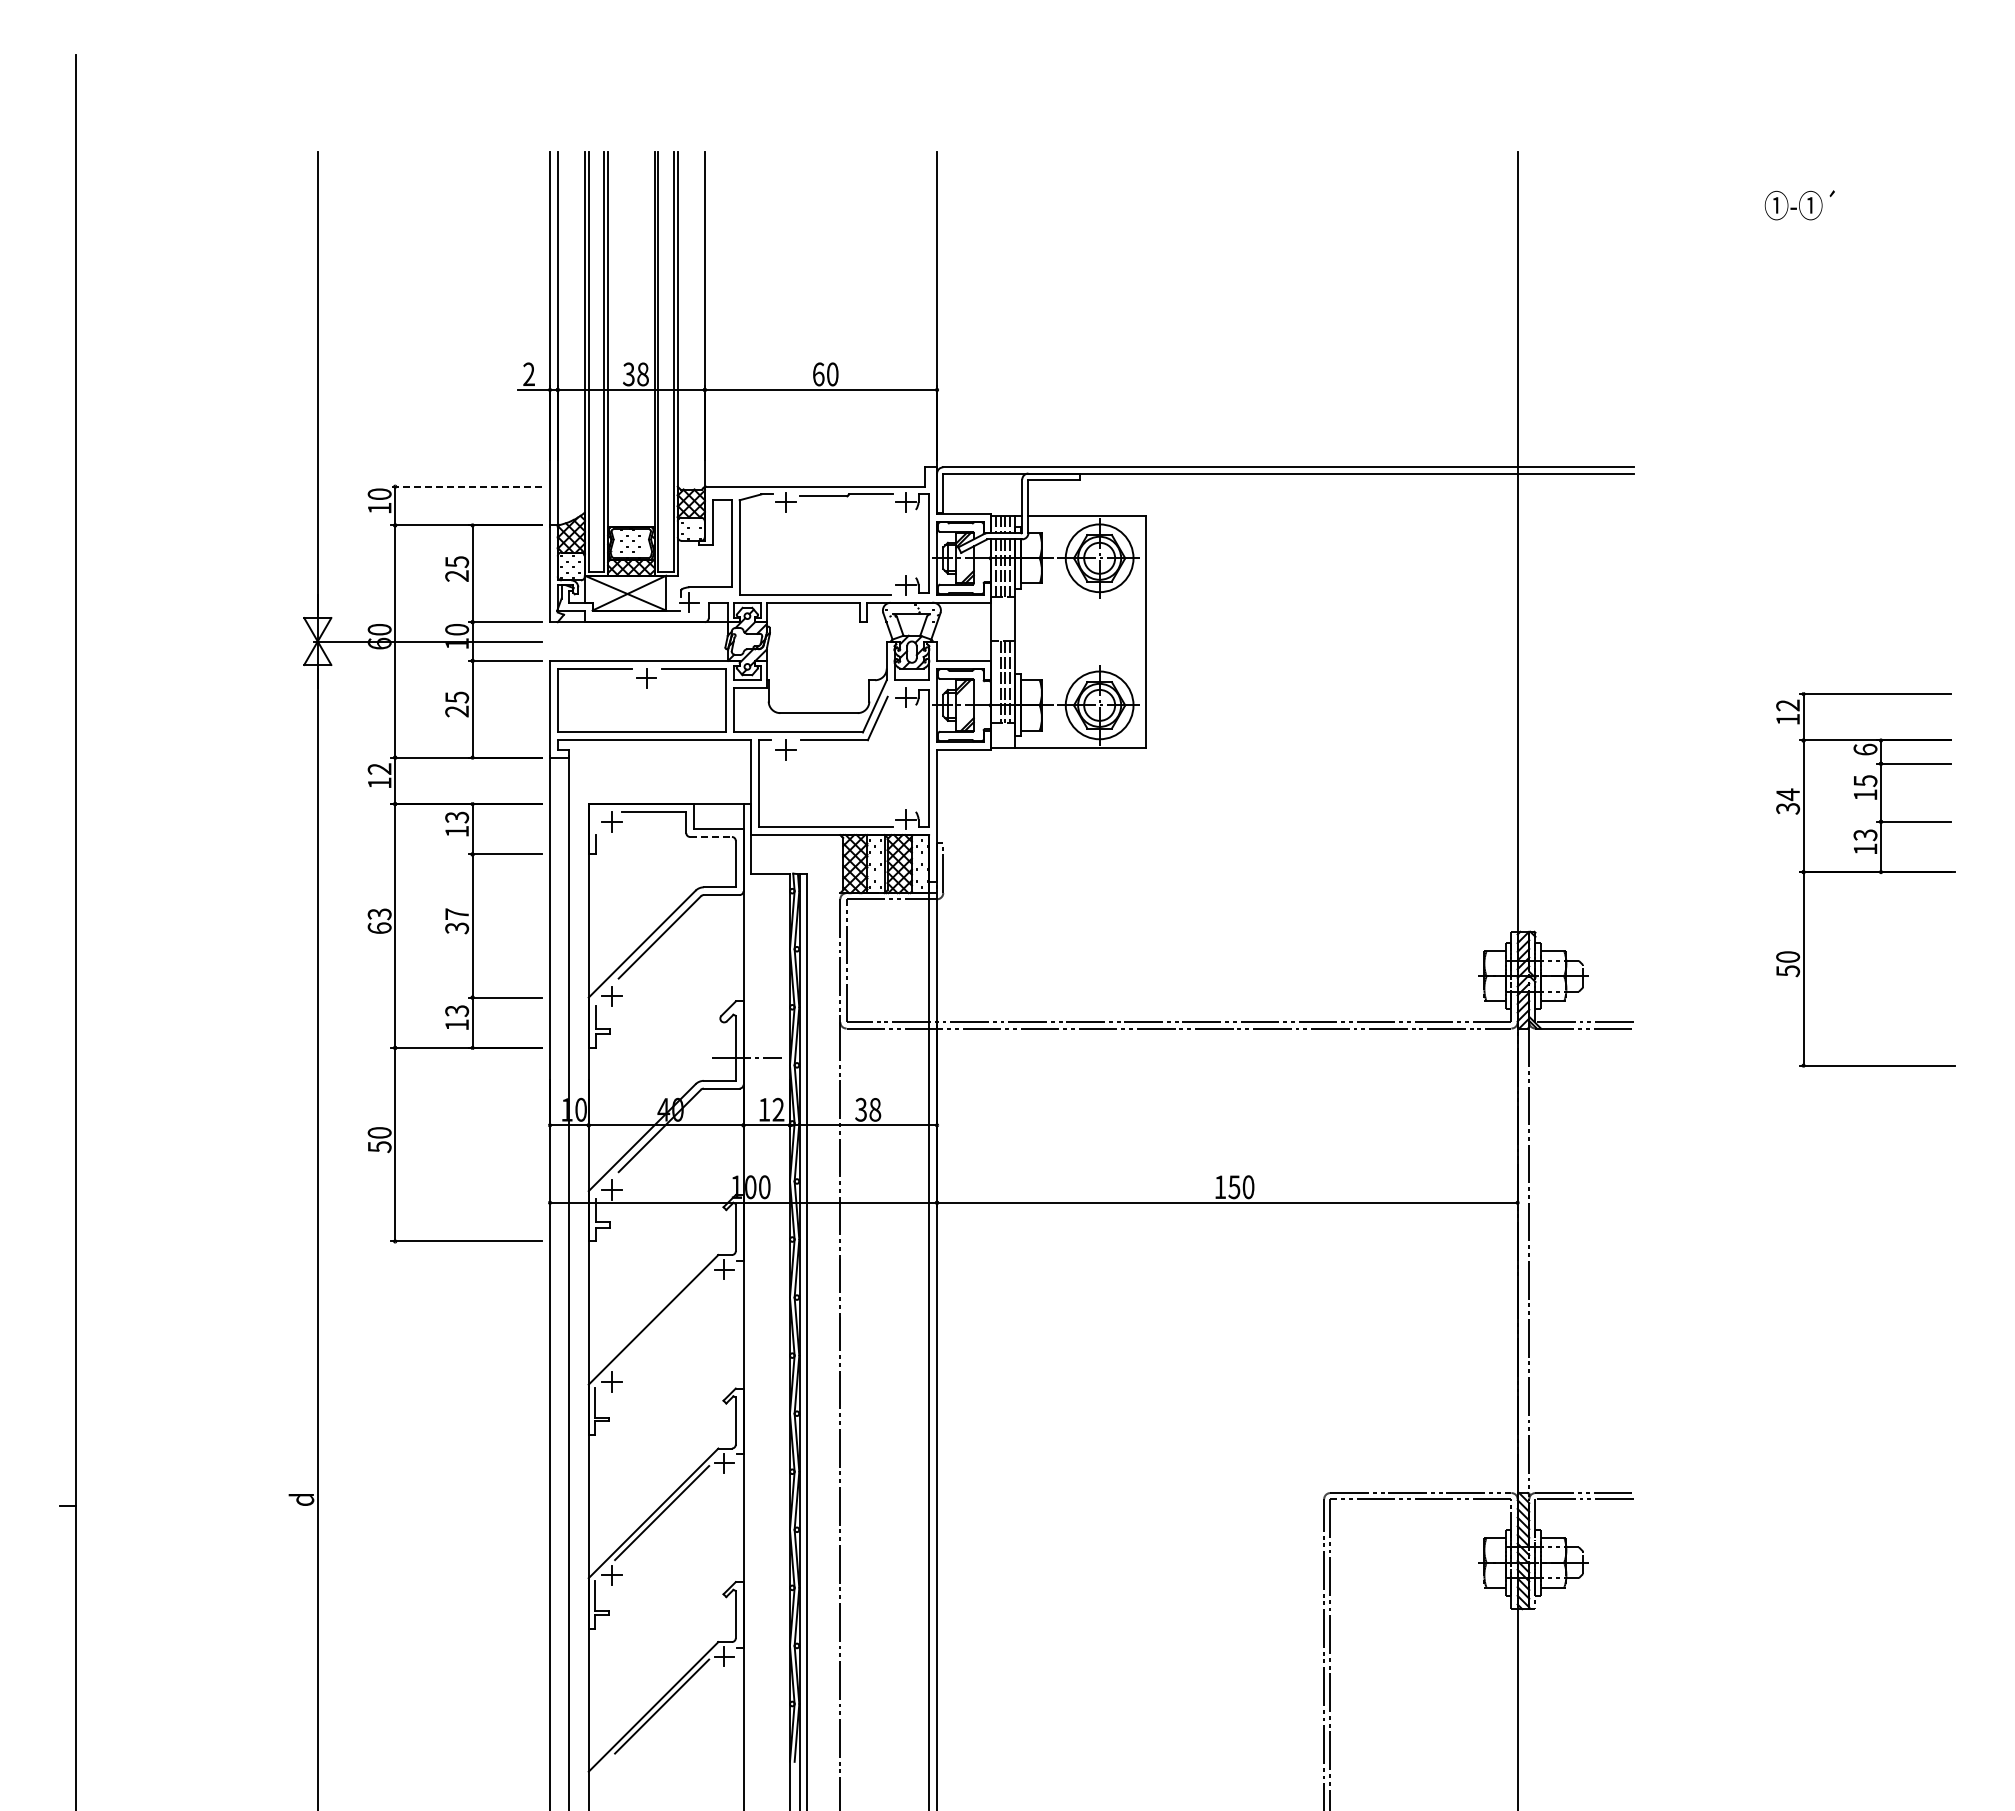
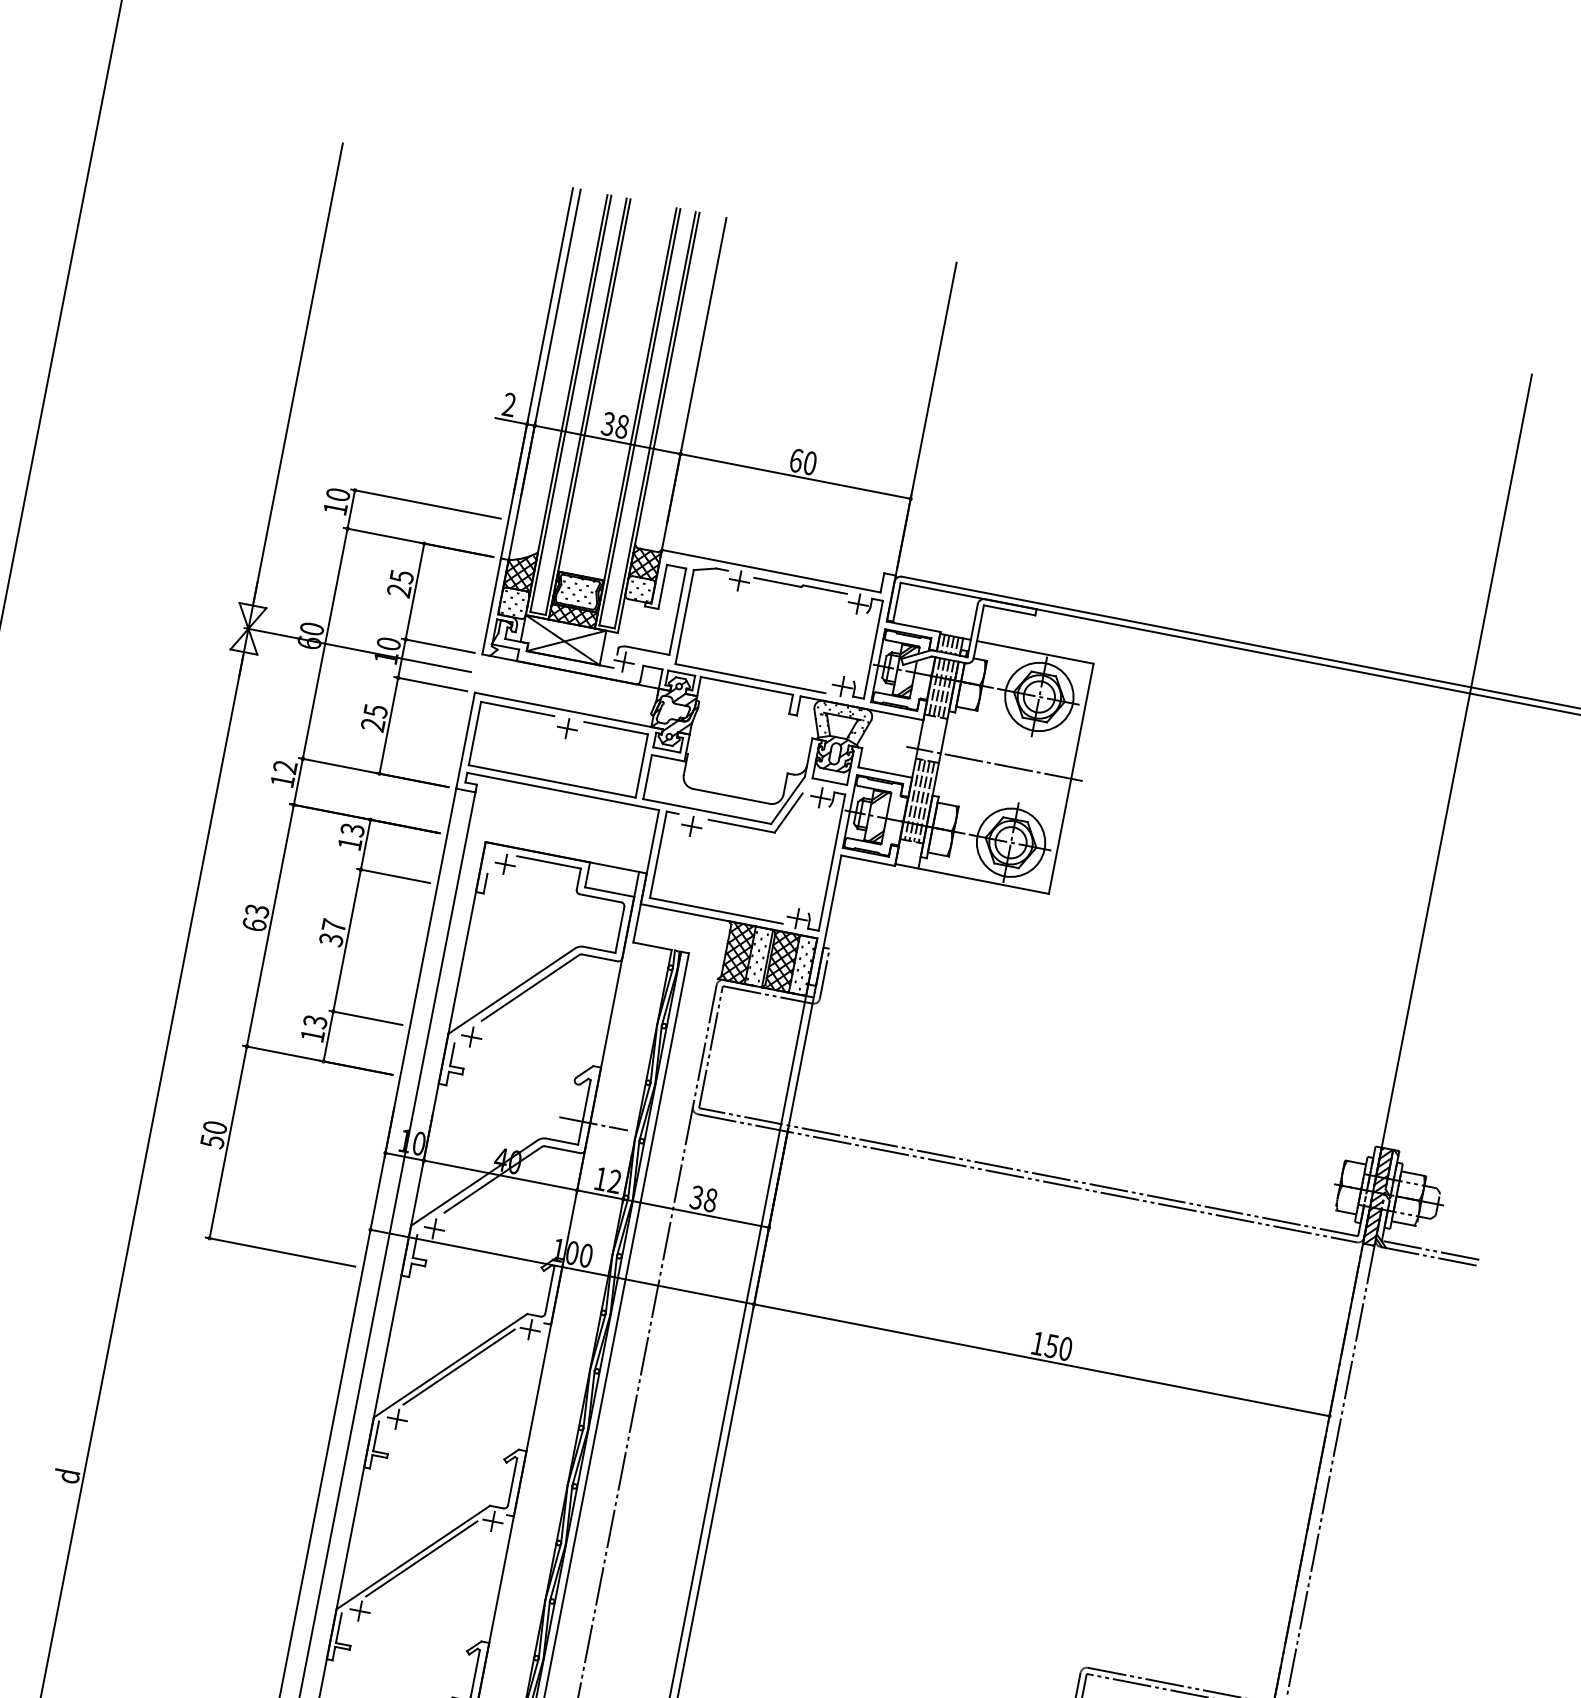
line: (466, 486) -> (425, 503), dashed -> solid
line: (1068, 631) -> (994, 763), added
line: (995, 681) -> (912, 799), added
line: (711, 836) -> (601, 897), dashed -> solid
line: (662, 1319) -> (459, 1367), added

